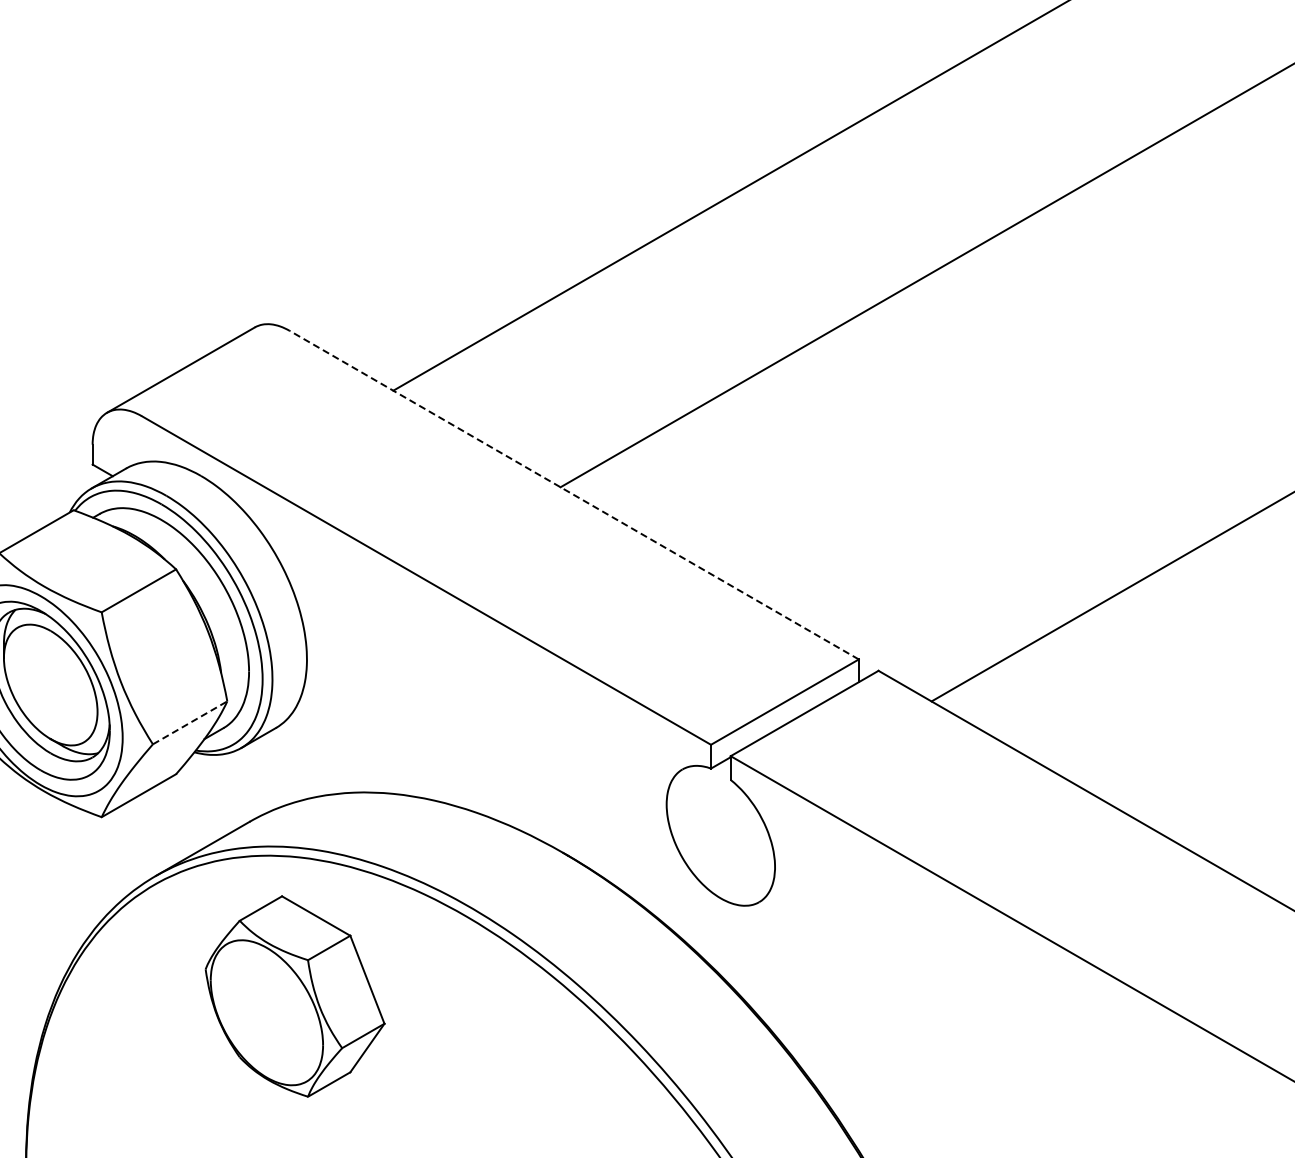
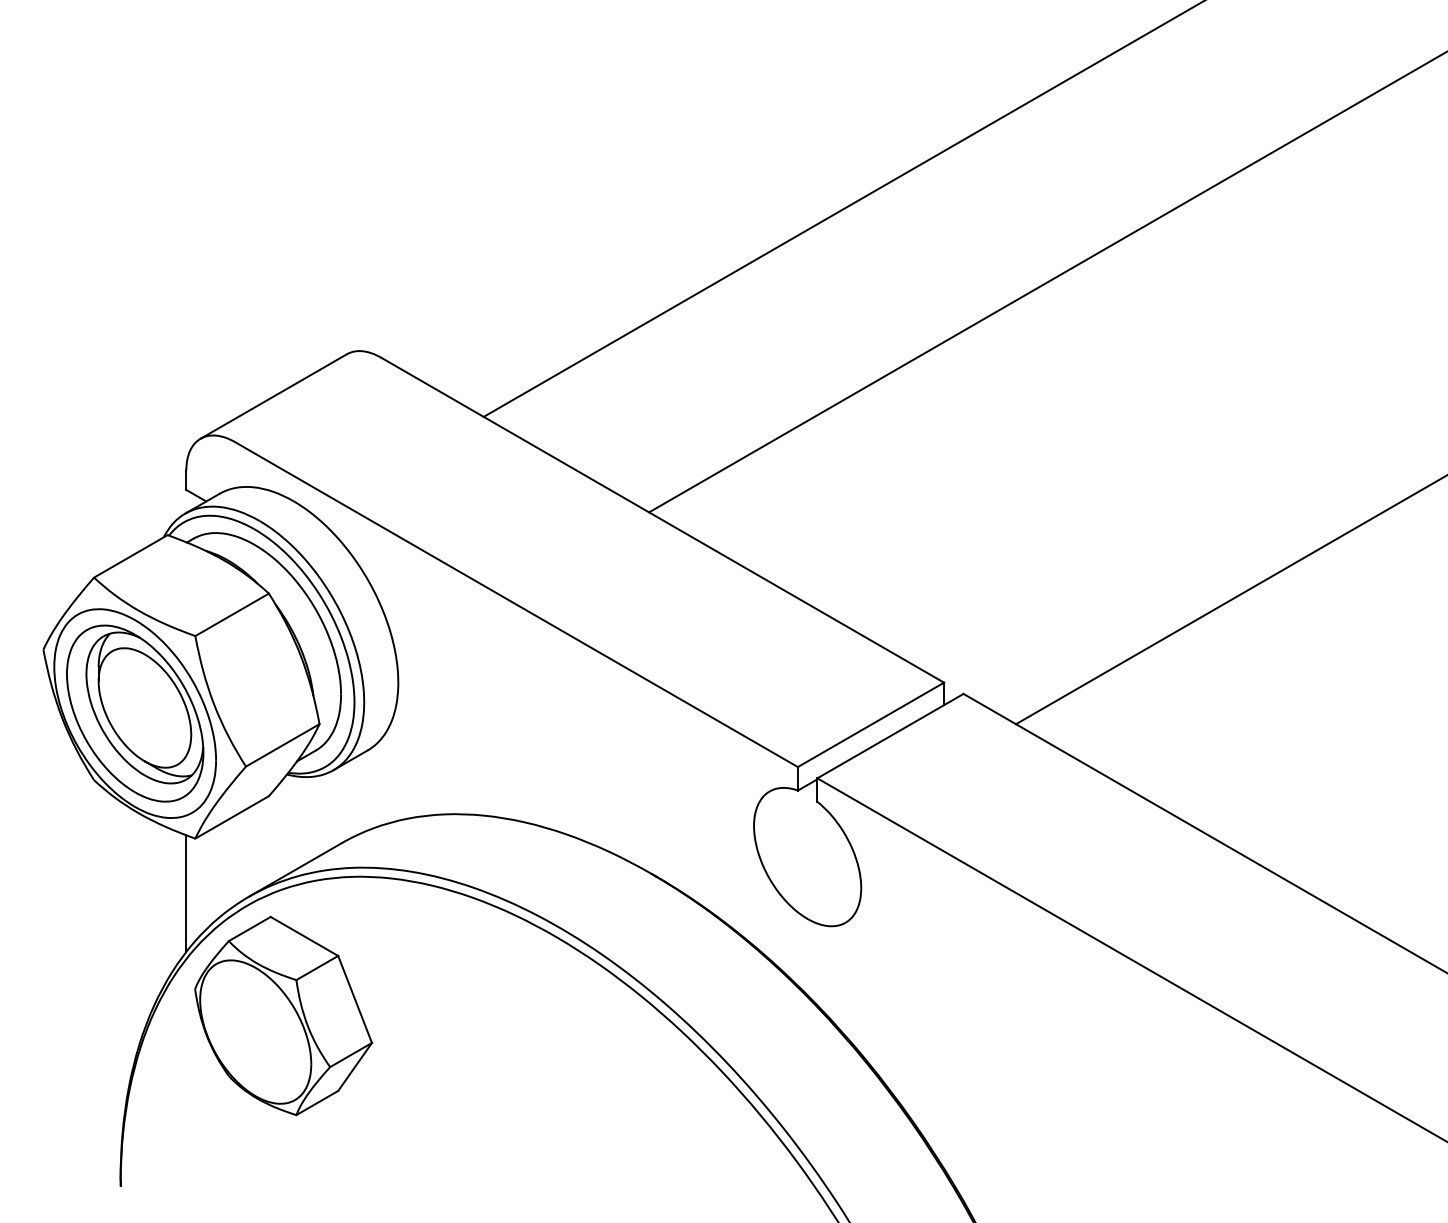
line: (574, 495) -> (662, 520), dashed -> solid
line: (190, 722) -> (283, 745), dashed -> solid
line: (92, 872) -> (186, 893), added
part: (295, 996) -> (283, 1015), moved

